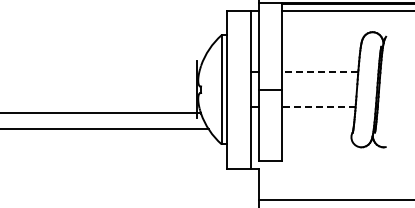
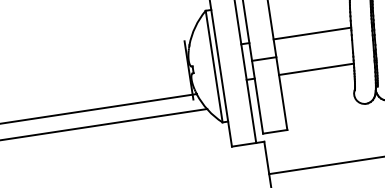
line: (320, 72) -> (312, 33), dashed -> solid
line: (319, 107) -> (316, 69), dashed -> solid

